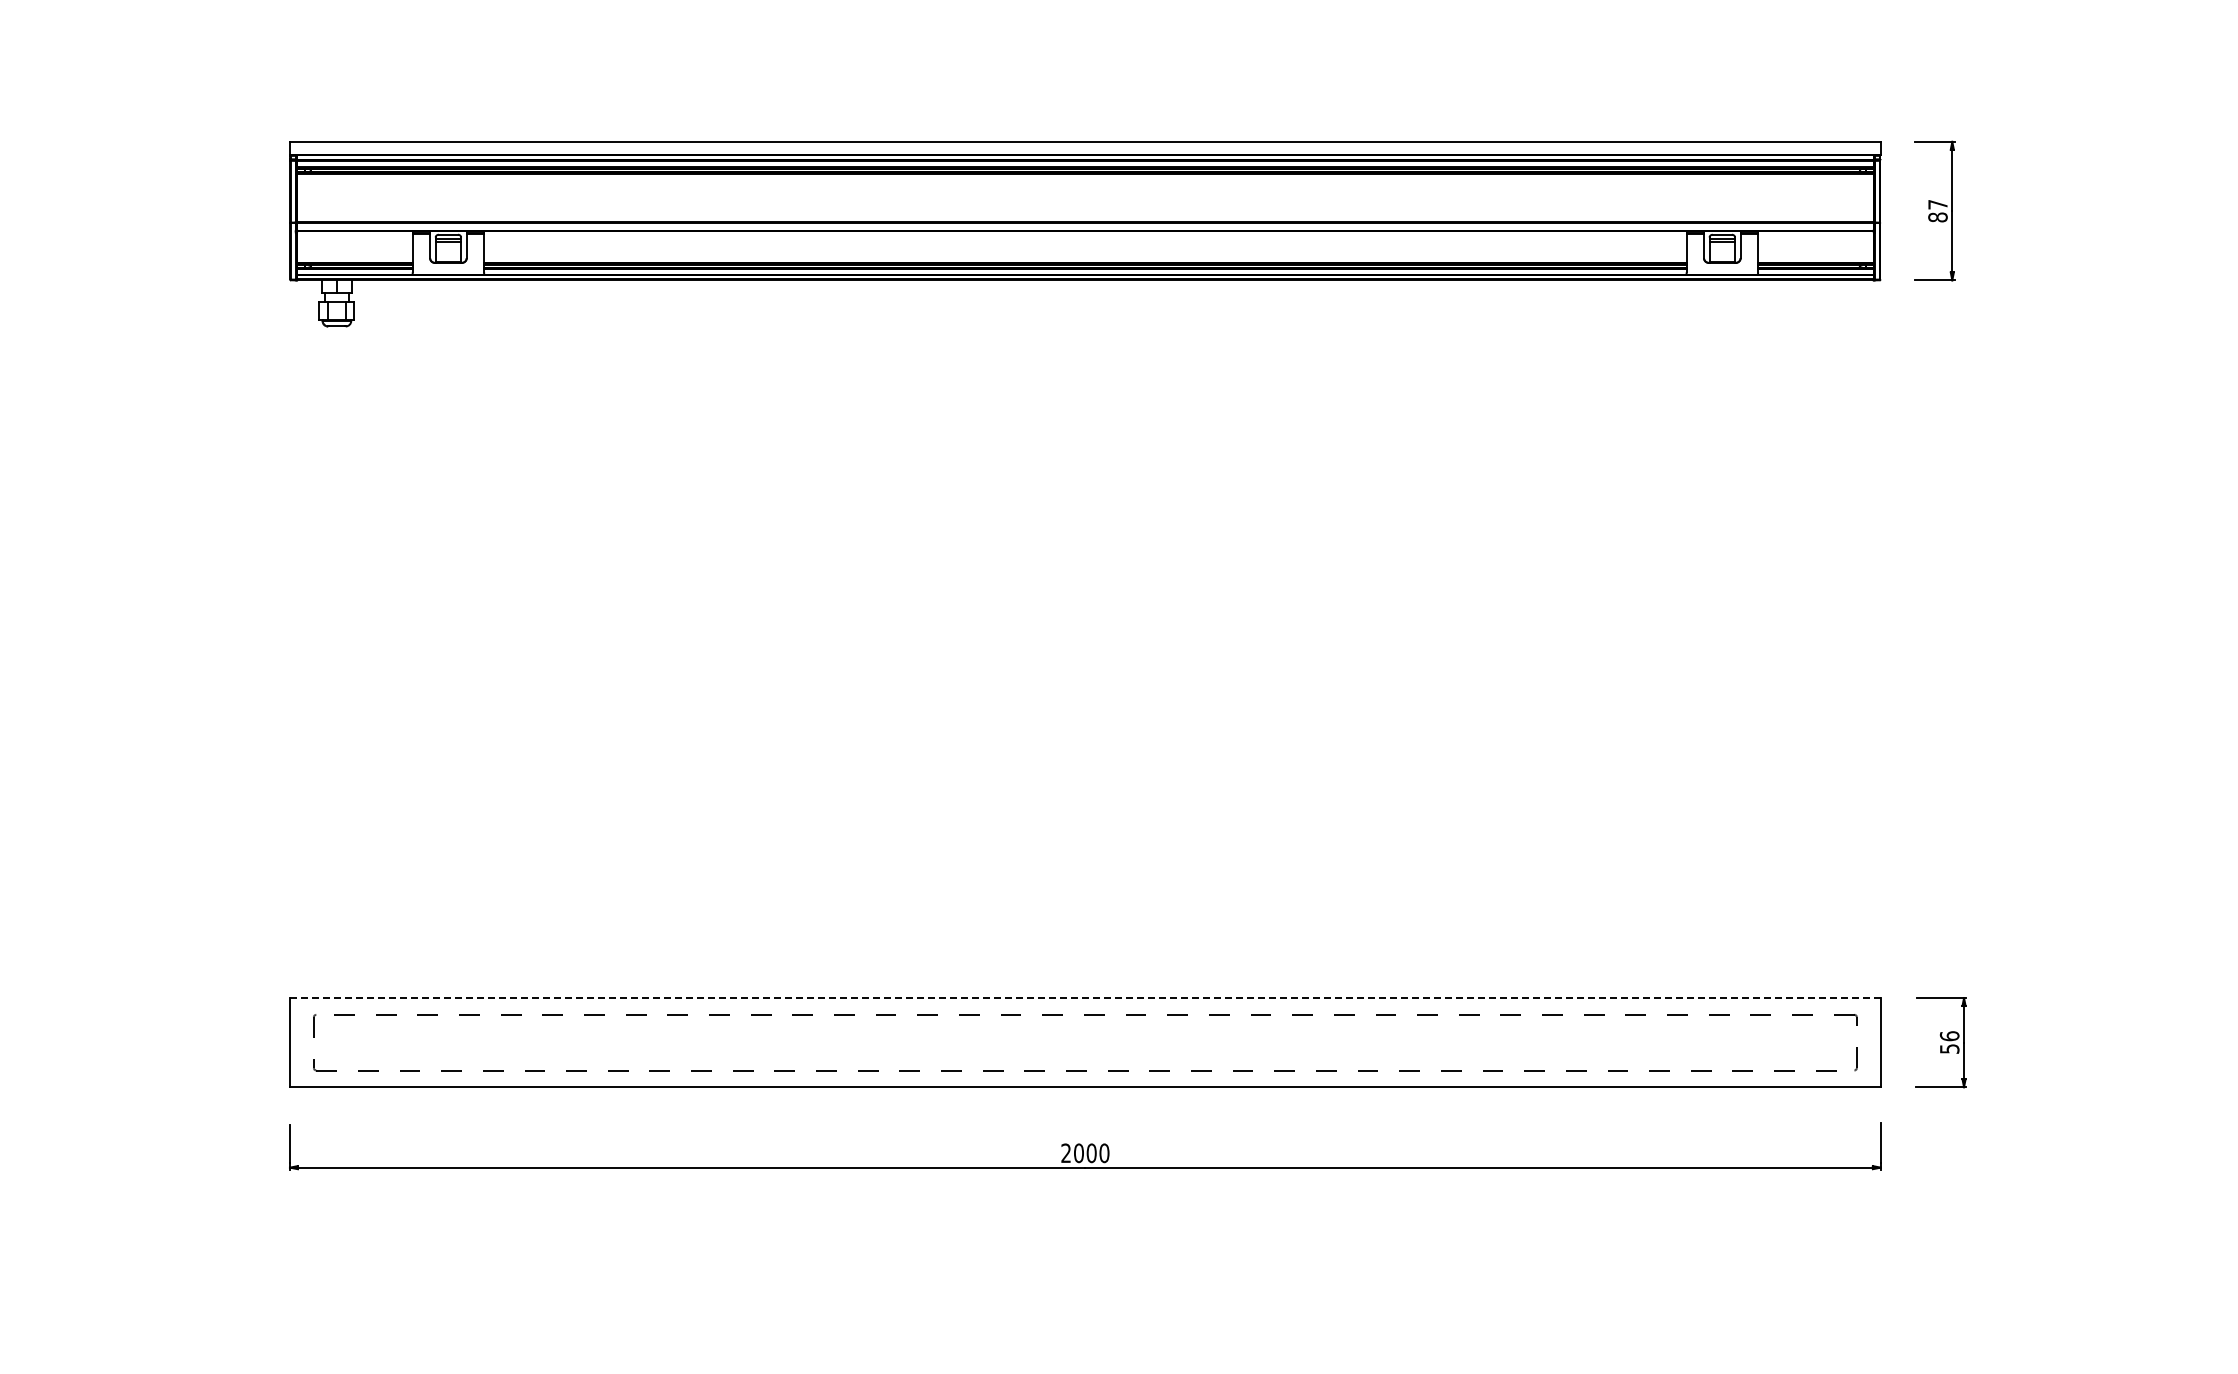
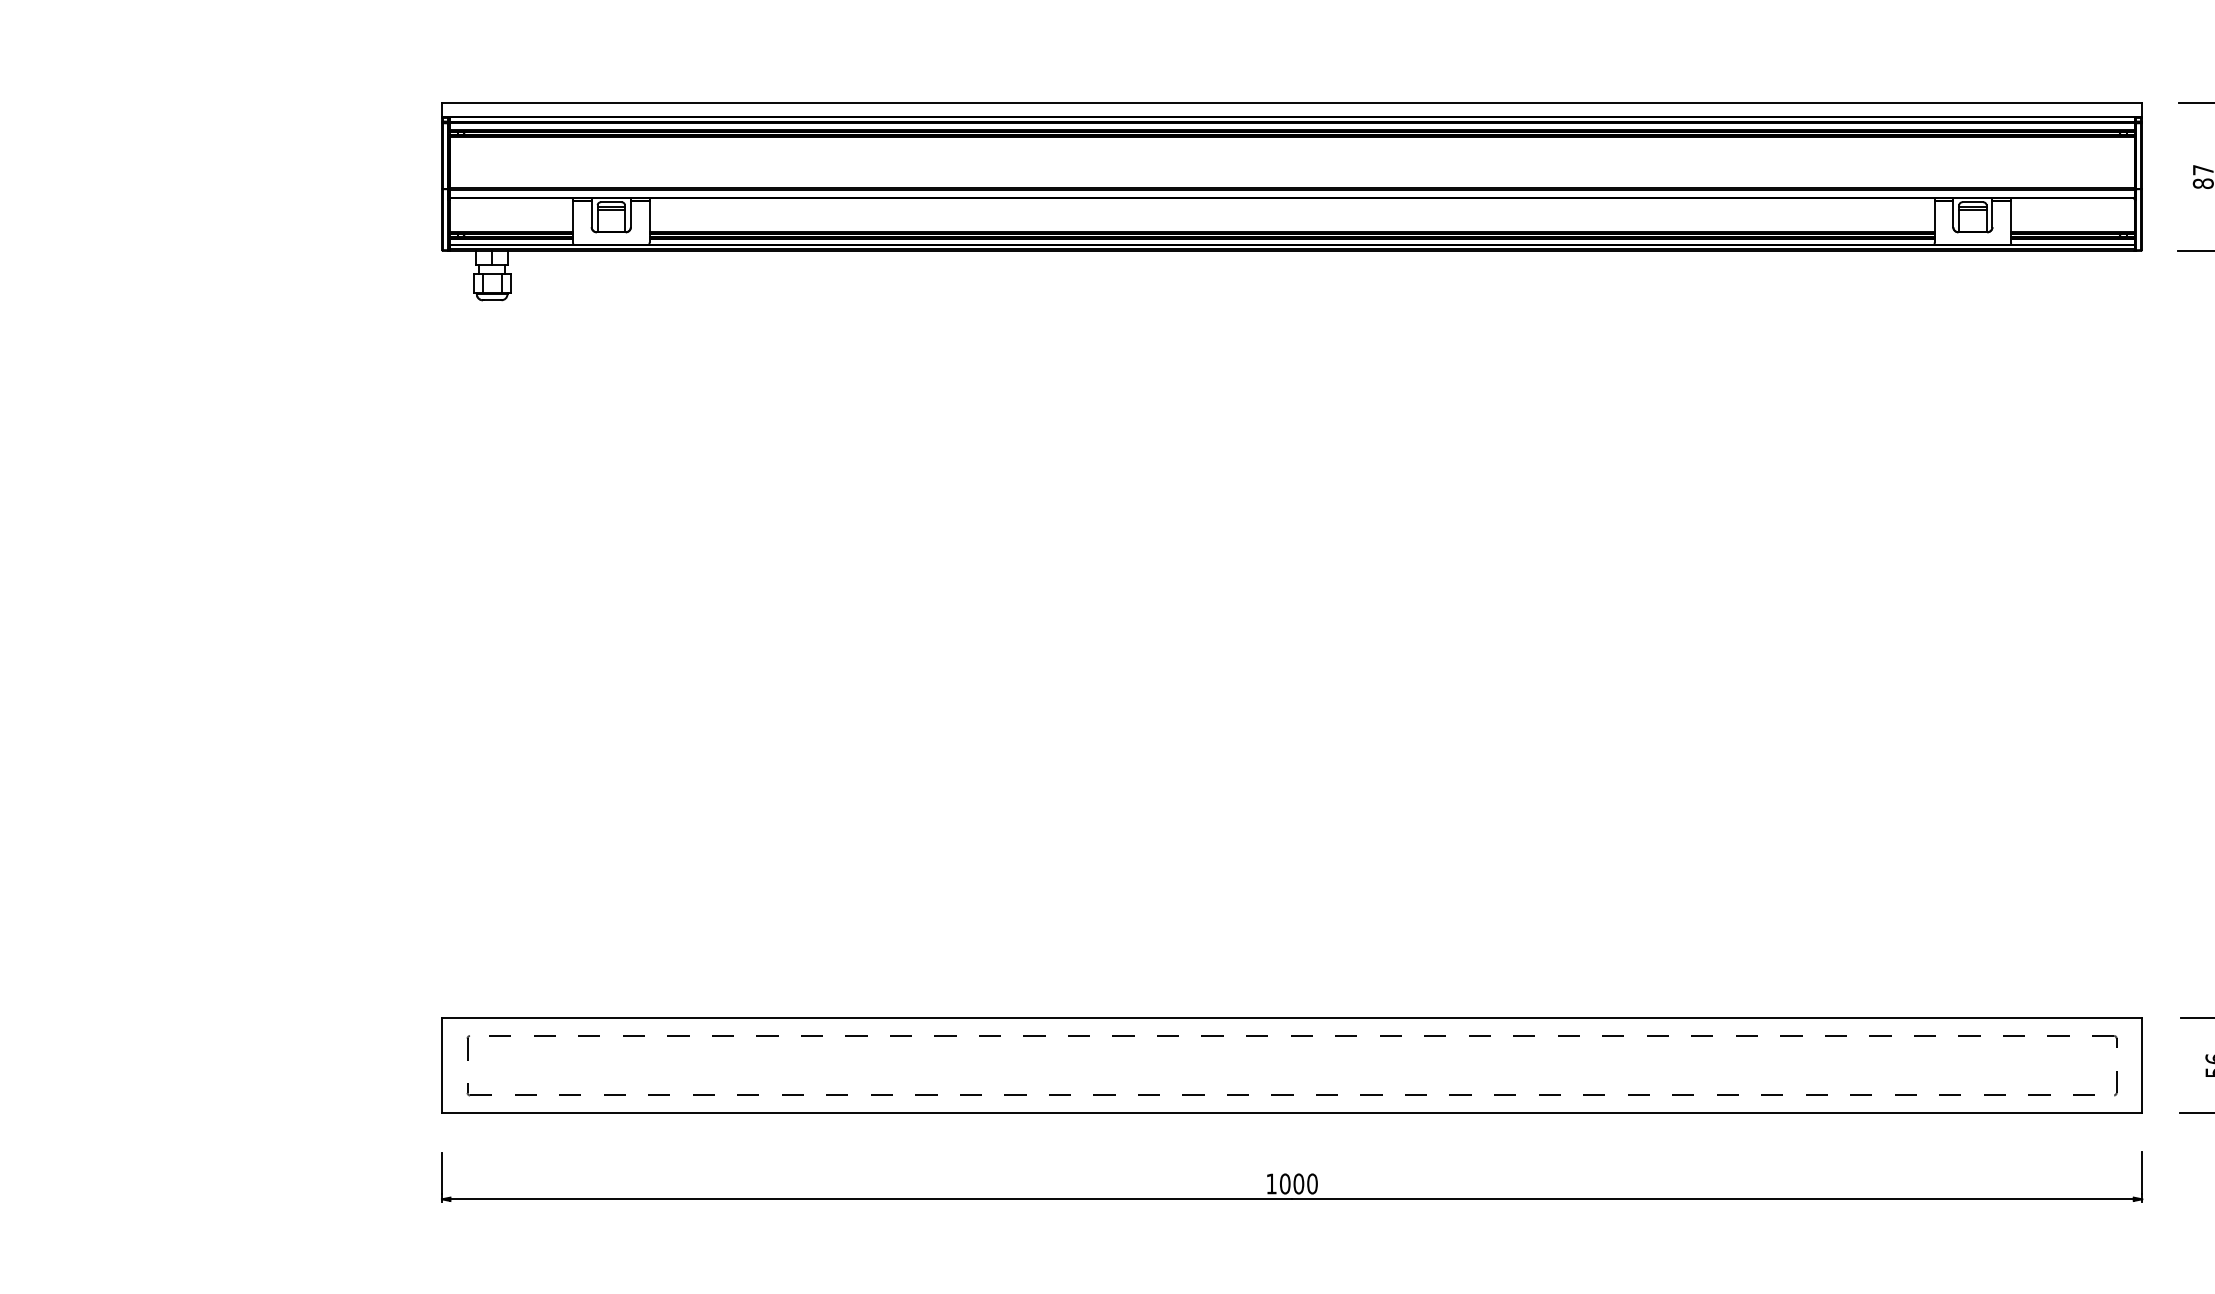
line: (1084, 998) -> (1291, 1018), dashed -> solid
text: (1065, 1152) -> (1270, 1183), 2000 -> 1000

